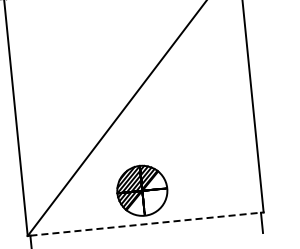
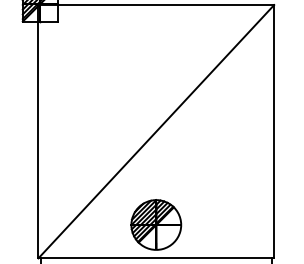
line: (145, 224) -> (156, 258), dashed -> solid

